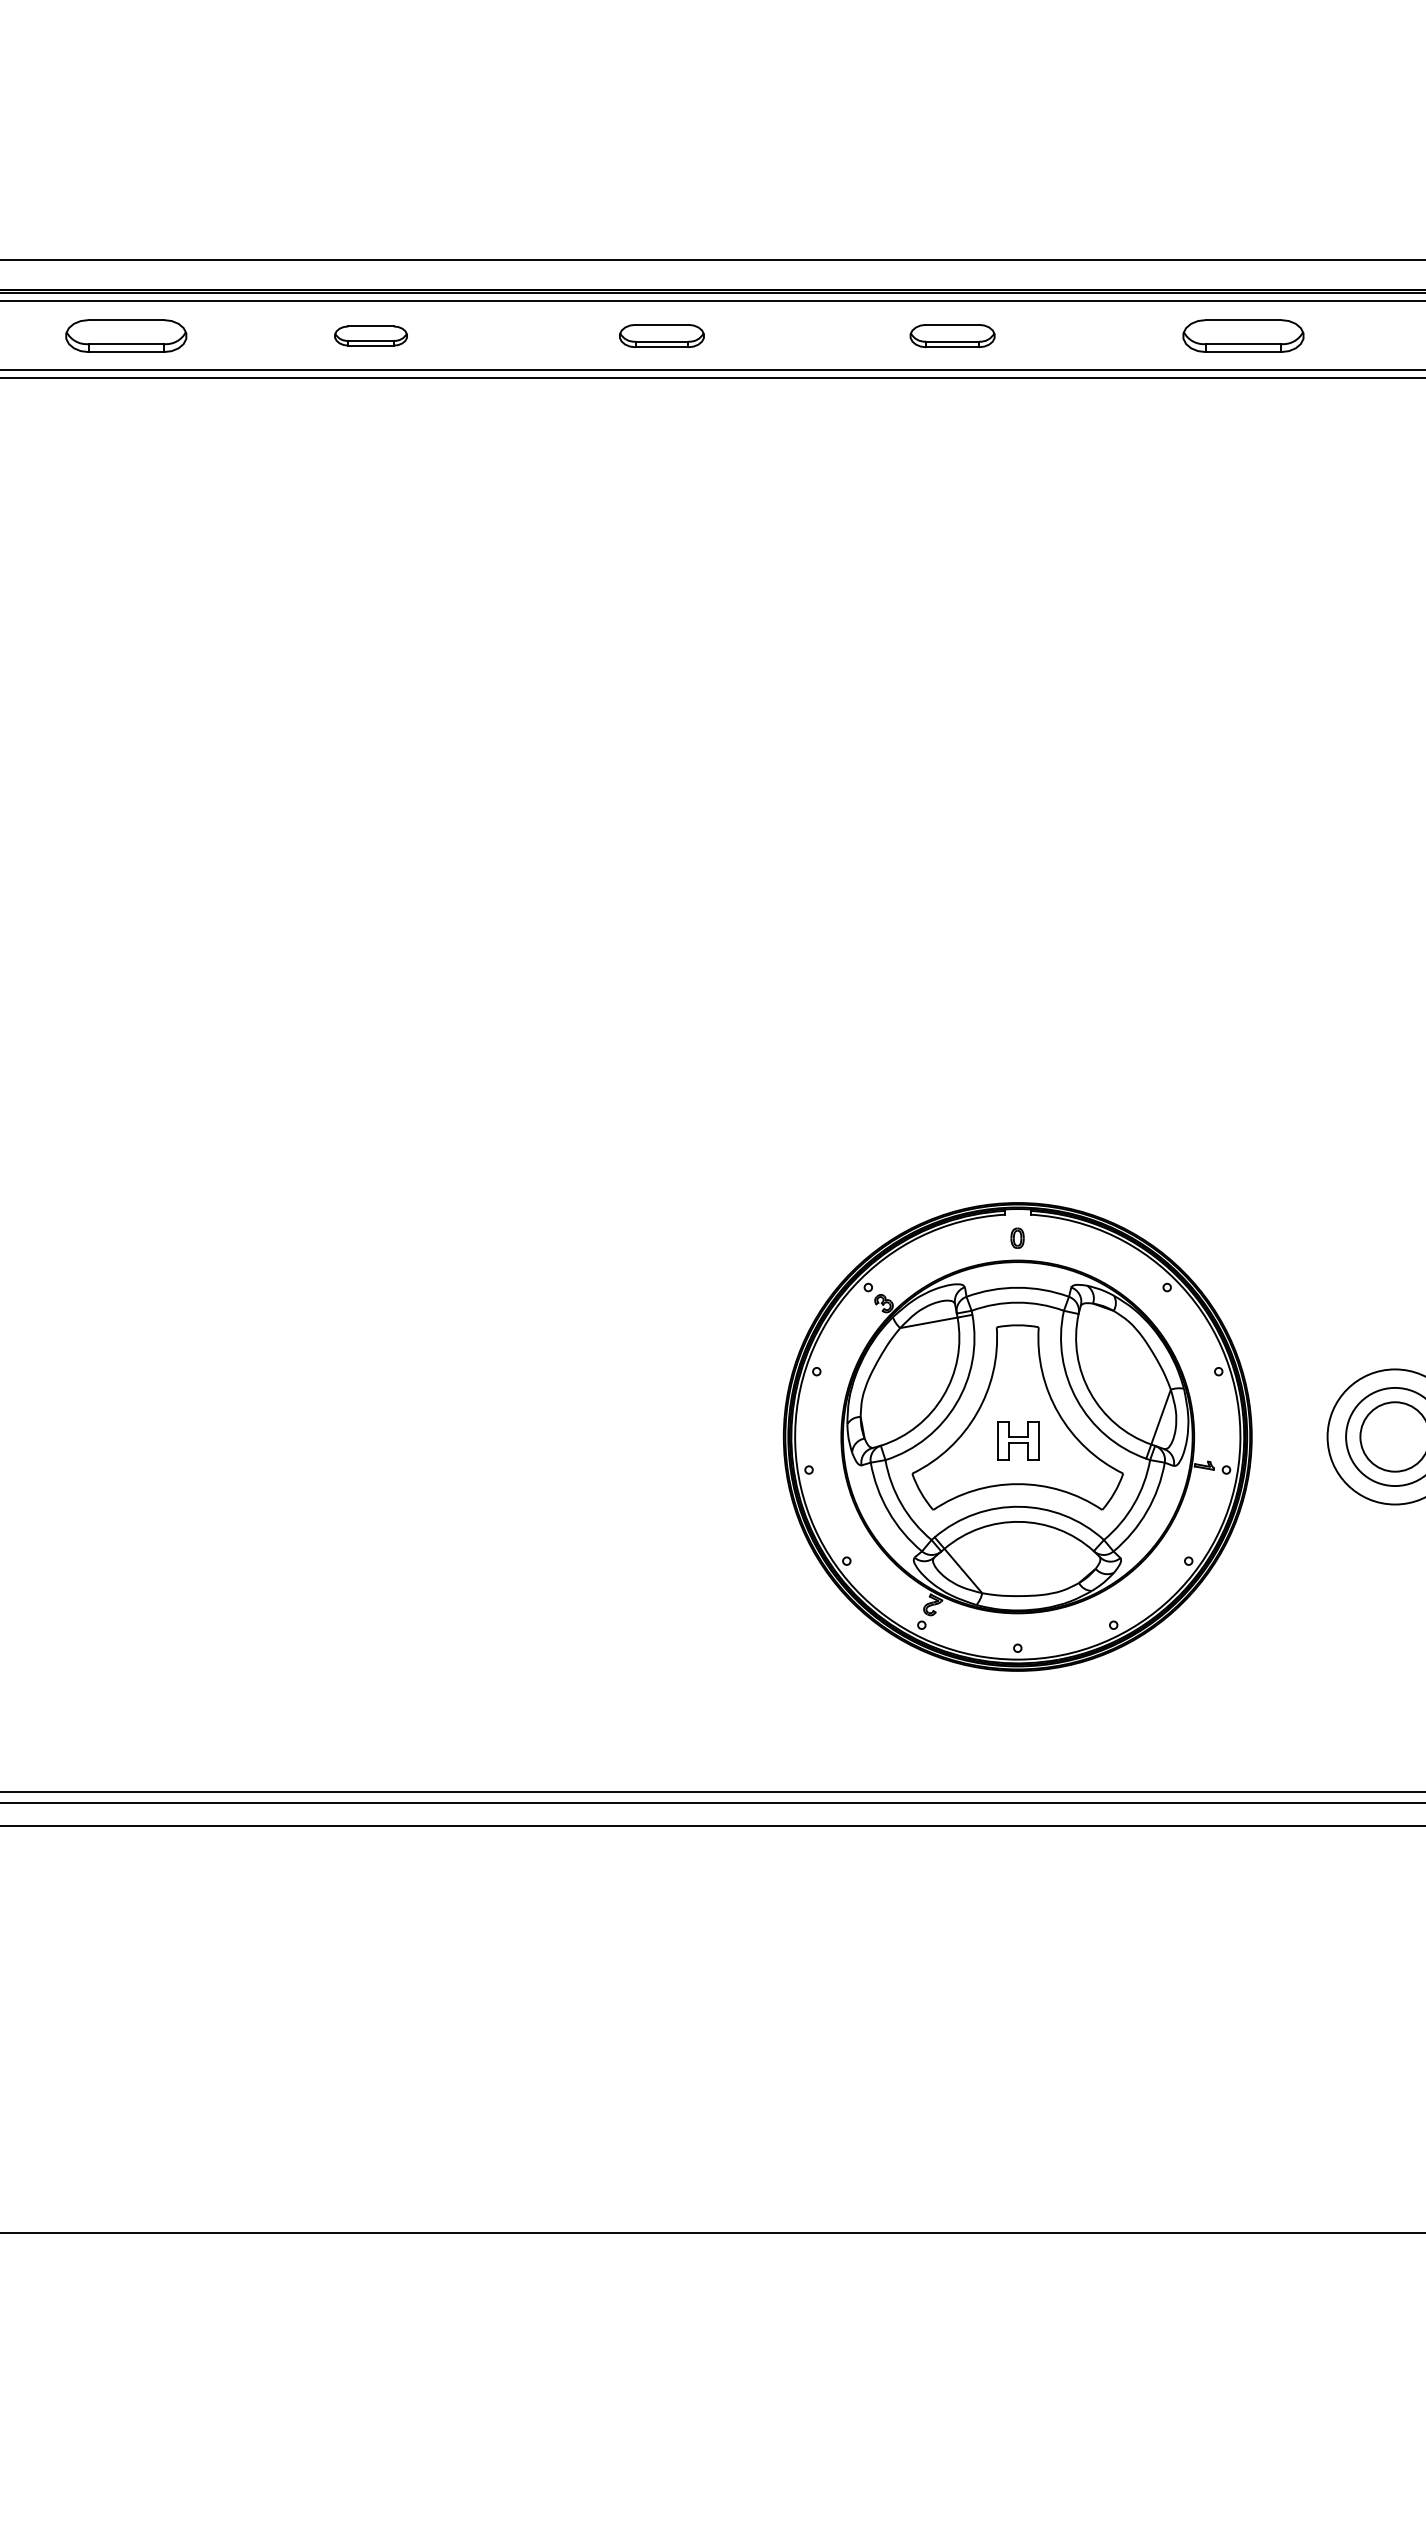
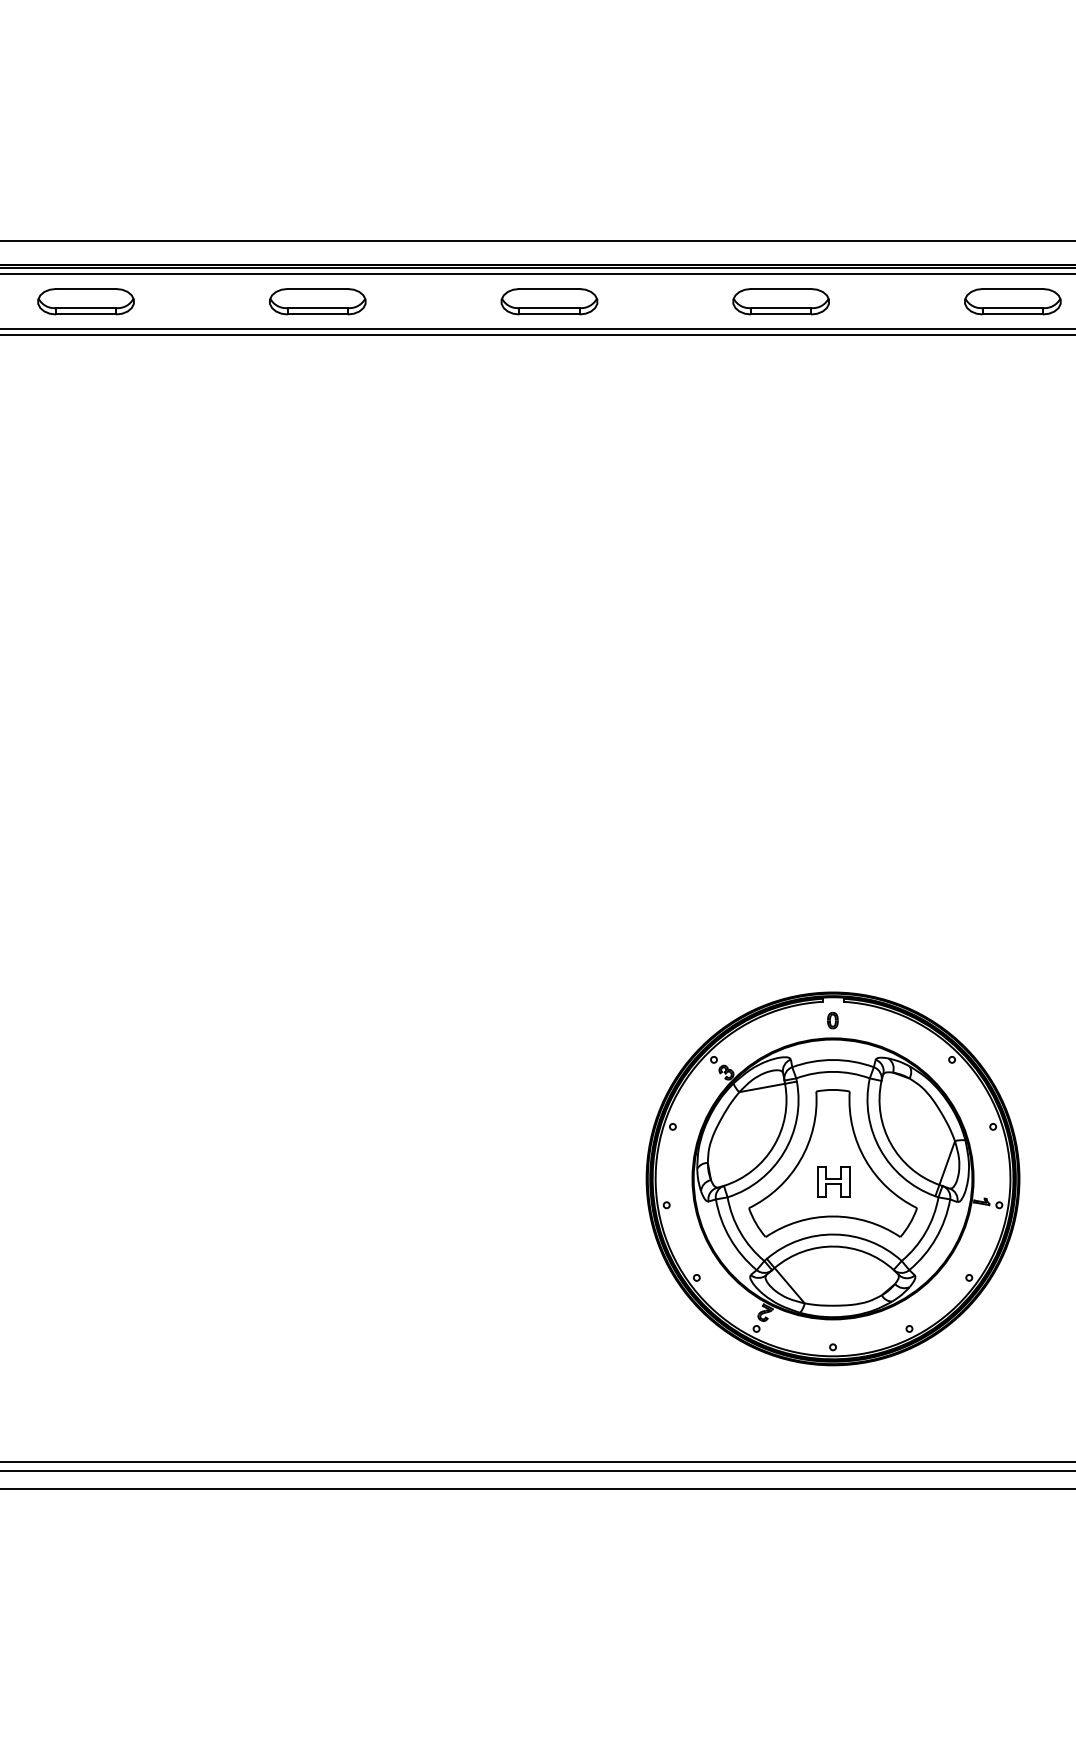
part: (126, 335) -> (86, 301), moved
part: (370, 335) -> (317, 301), size x1.67
part: (661, 335) -> (549, 301), size x1.43
part: (952, 335) -> (781, 301), size x1.43

